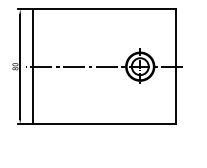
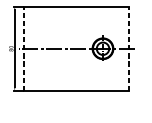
line: (32, 66) -> (23, 48), solid -> dashed
line: (176, 66) -> (129, 48), solid -> dashed

